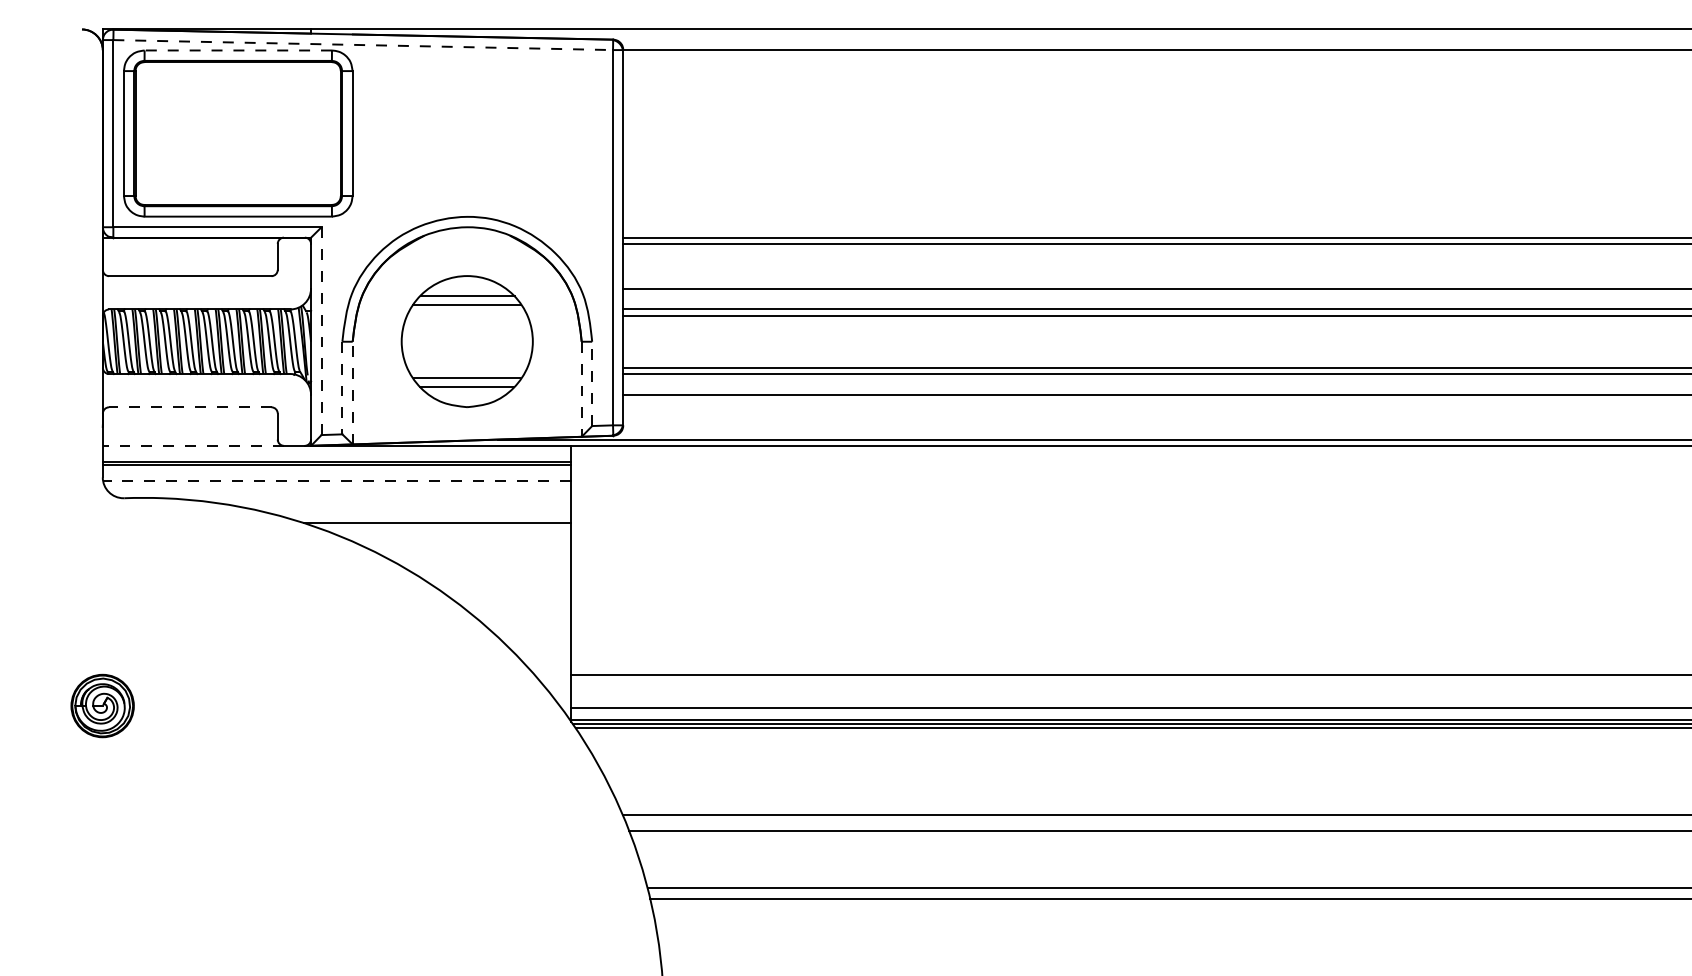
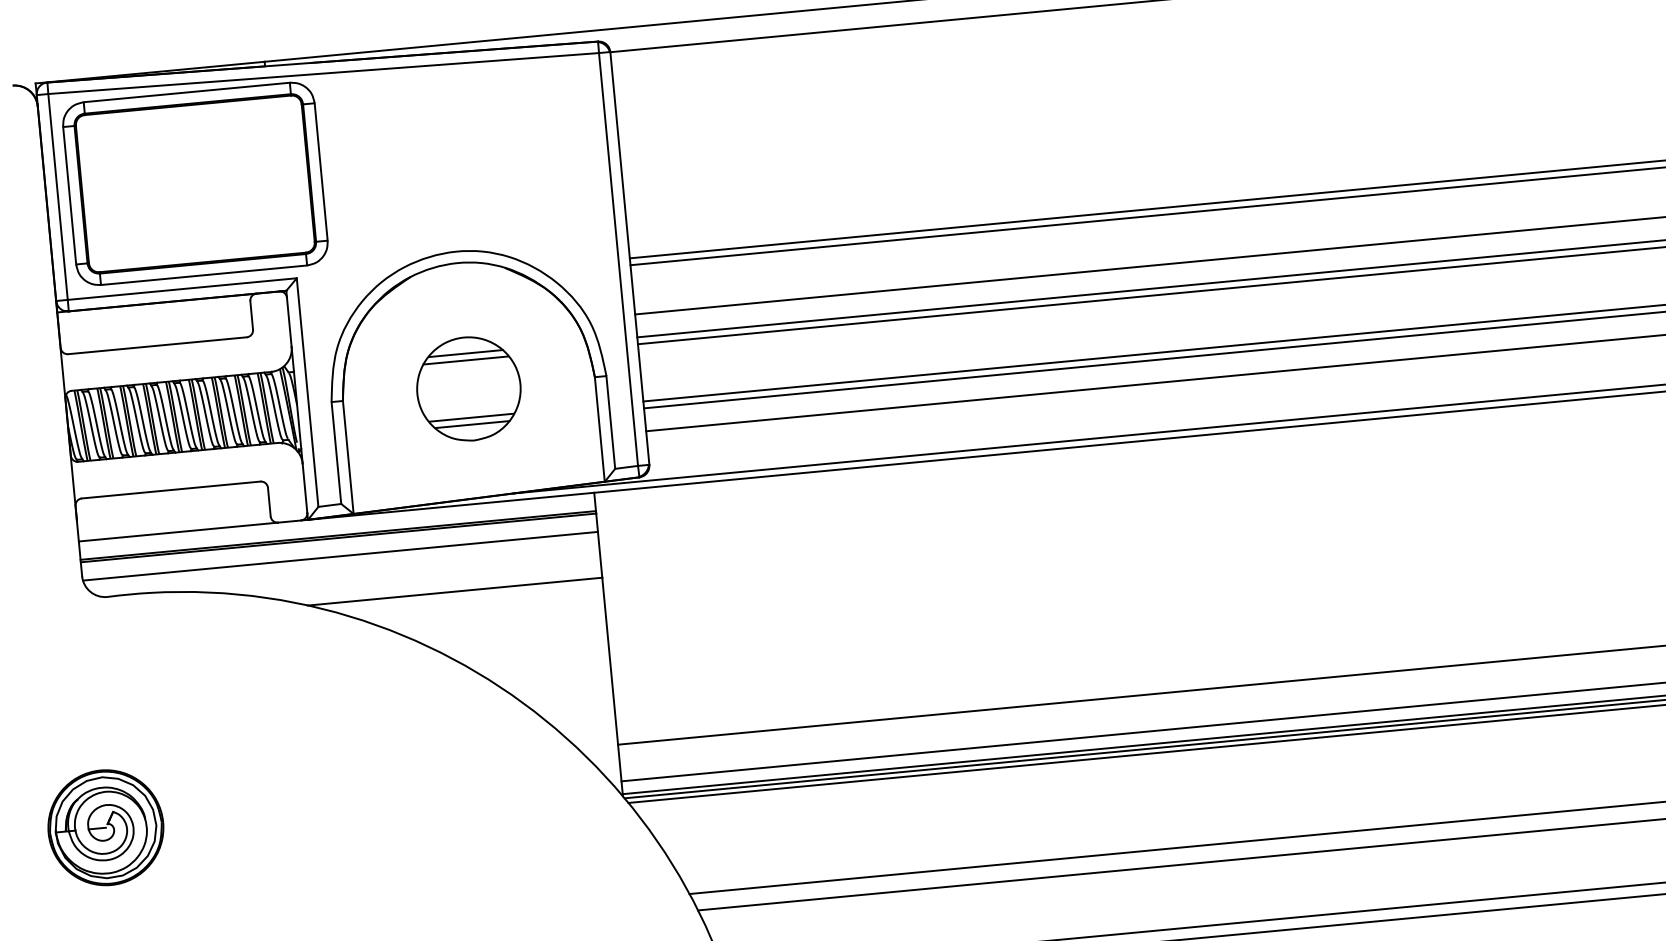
line: (363, 45) -> (324, 73), dashed -> solid
line: (238, 50) -> (187, 92), dashed -> solid
line: (321, 331) -> (307, 392), dashed -> solid
part: (466, 341) -> (468, 388), size x0.71
line: (592, 383) -> (611, 421), dashed -> solid
line: (342, 388) -> (336, 453), dashed -> solid
line: (581, 389) -> (599, 429), dashed -> solid
line: (352, 392) -> (348, 456), dashed -> solid
line: (189, 407) -> (170, 490), dashed -> solid
line: (192, 445) -> (177, 531), dashed -> solid
line: (336, 481) -> (339, 556), dashed -> solid
part: (102, 705) -> (105, 827), size x1.67

